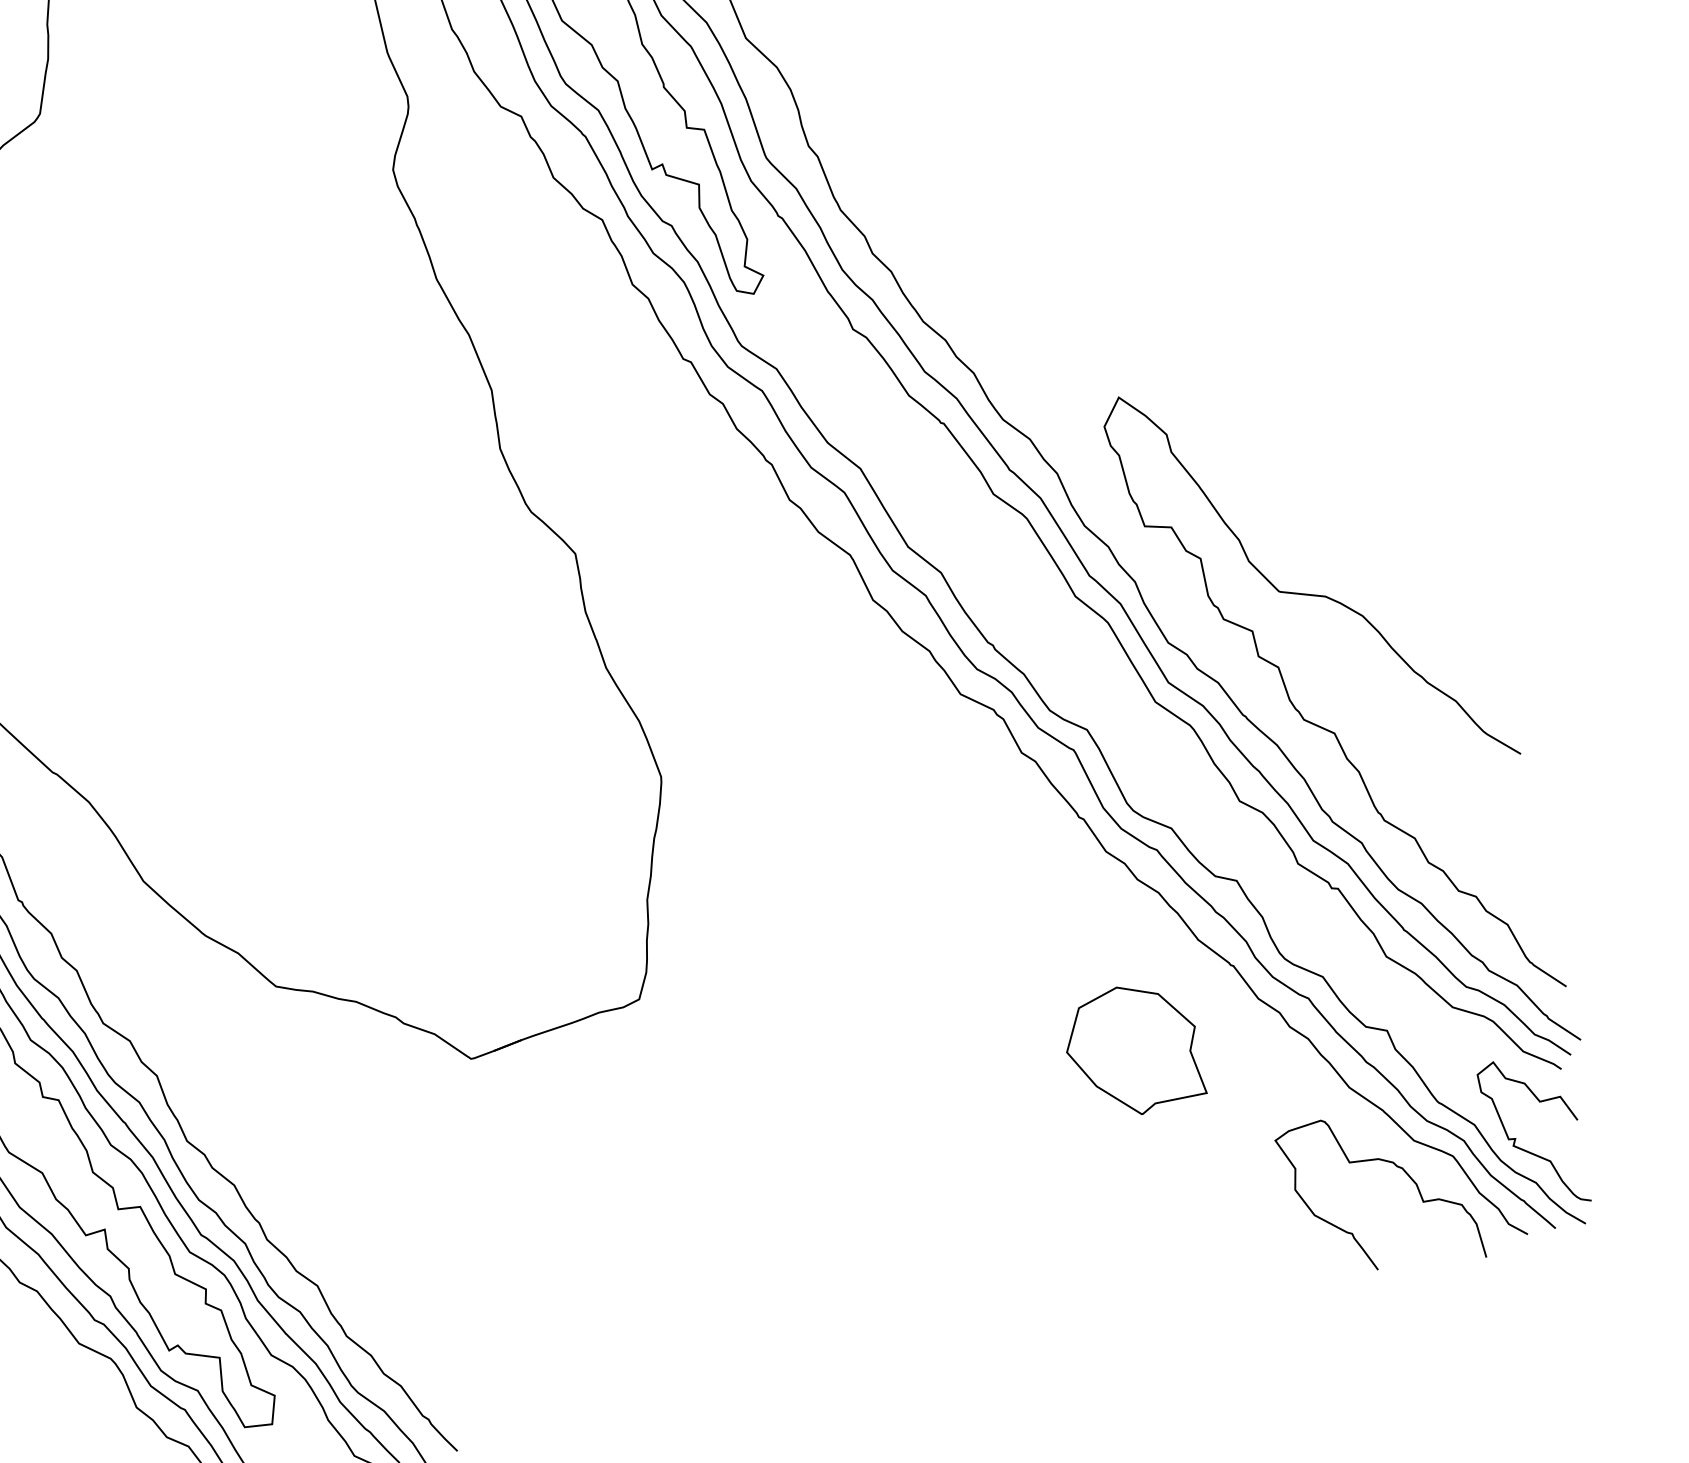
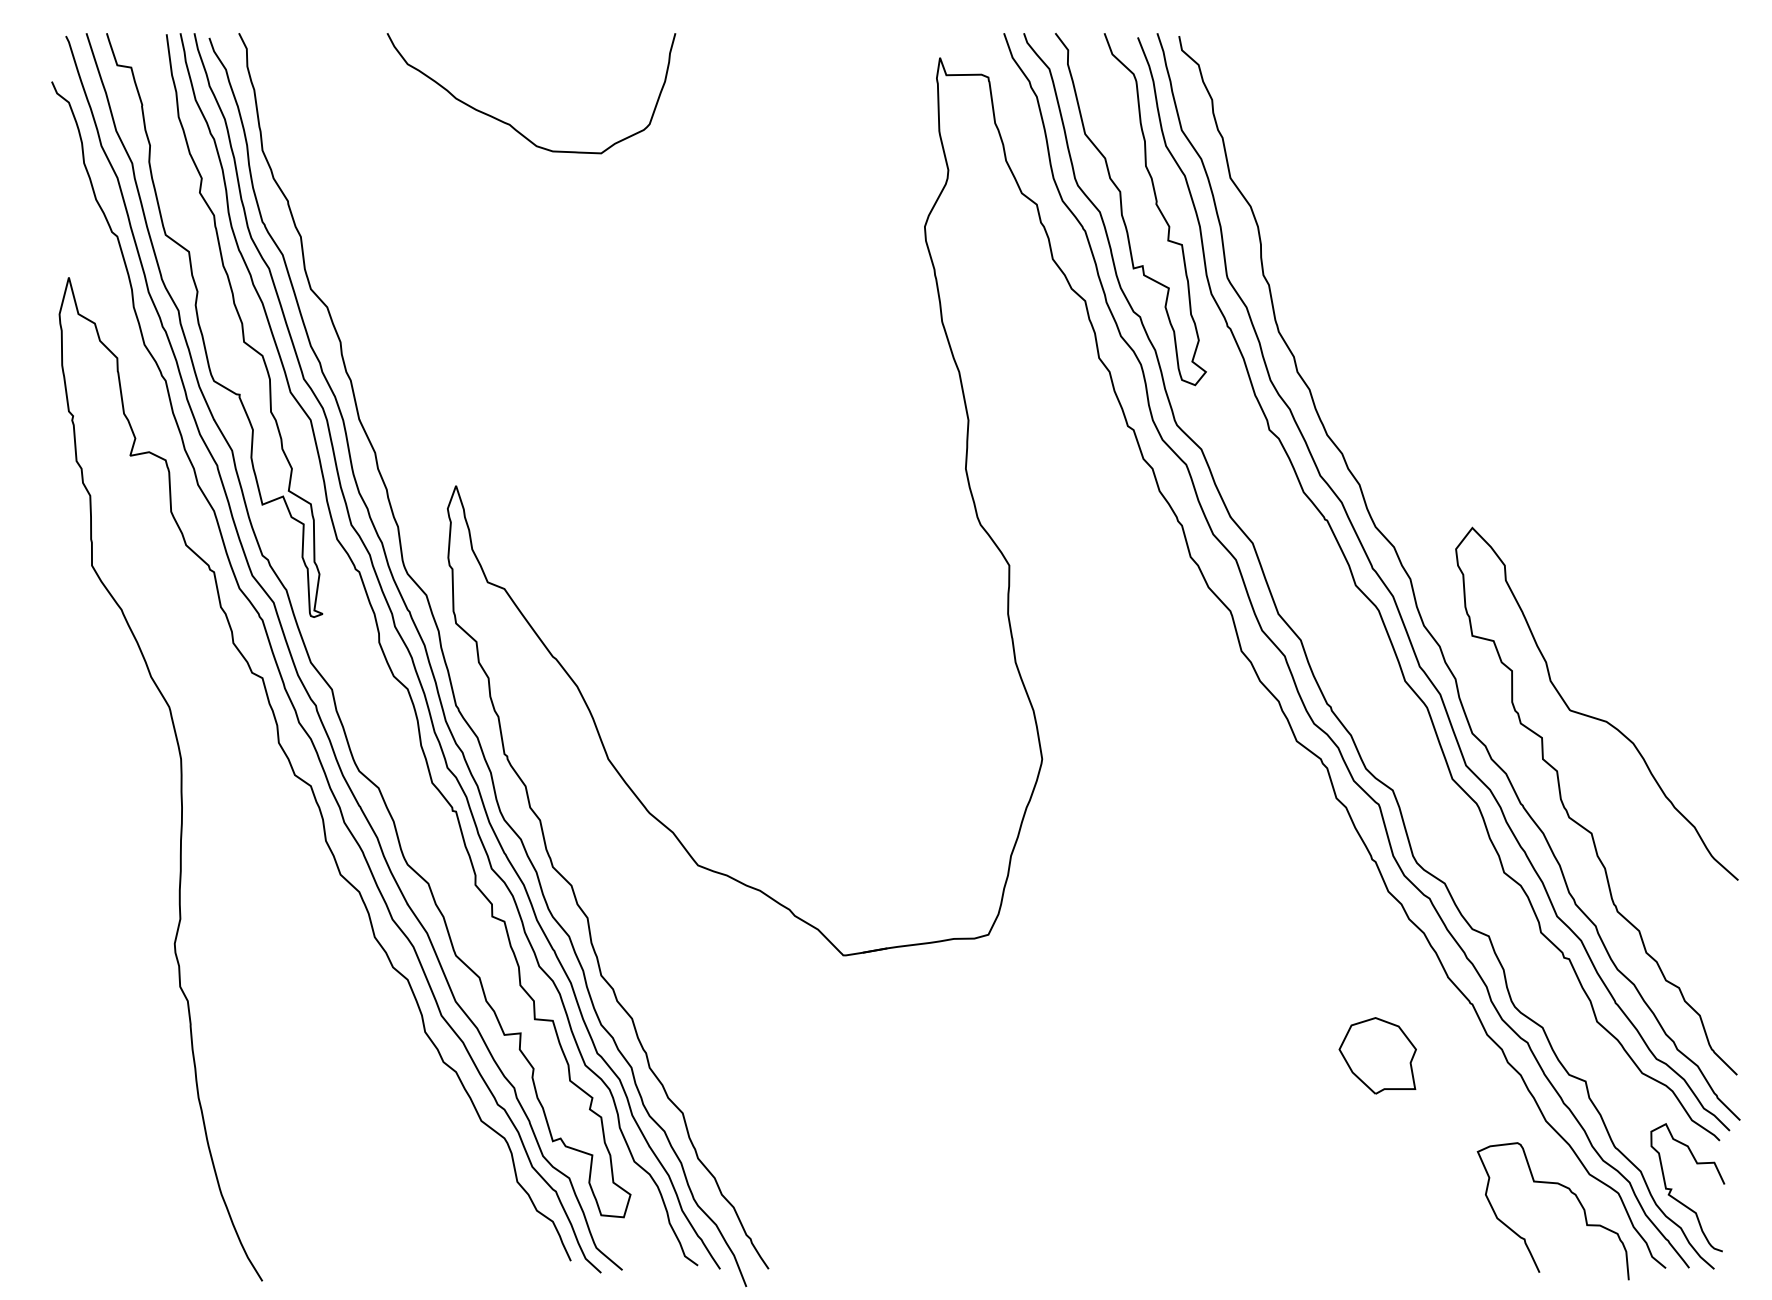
part: (1132, 1049) -> (1377, 1055), size x0.71

